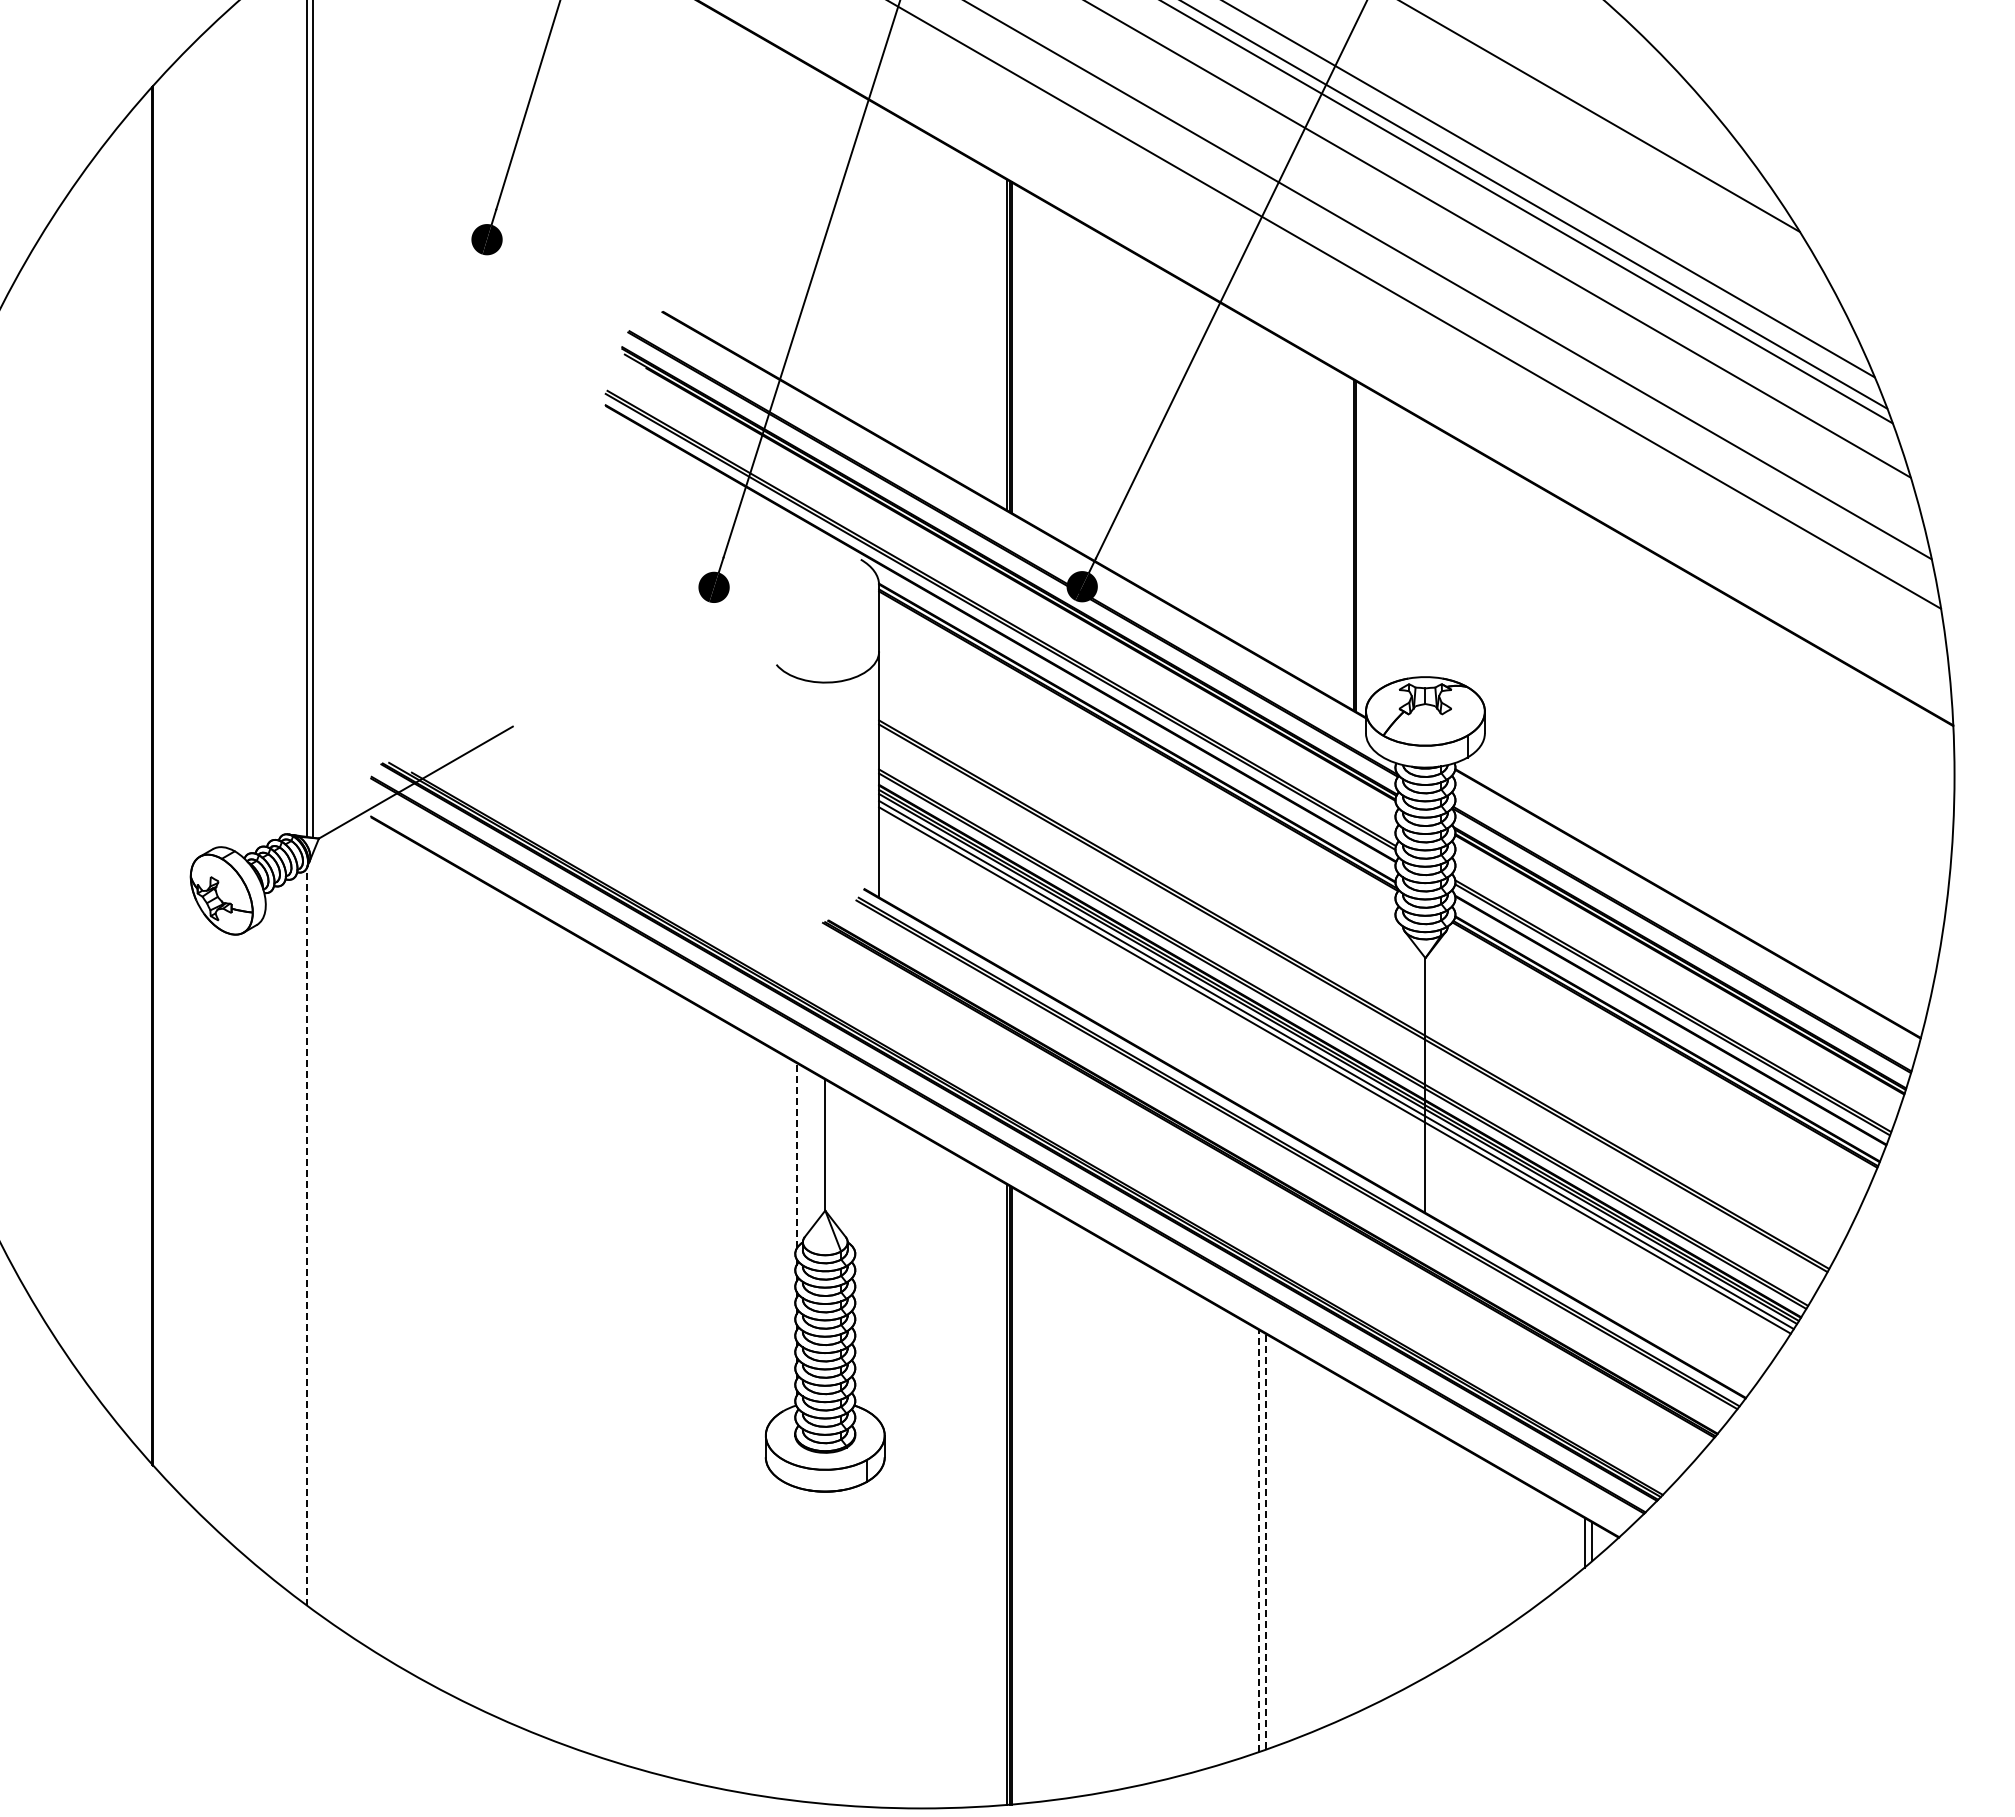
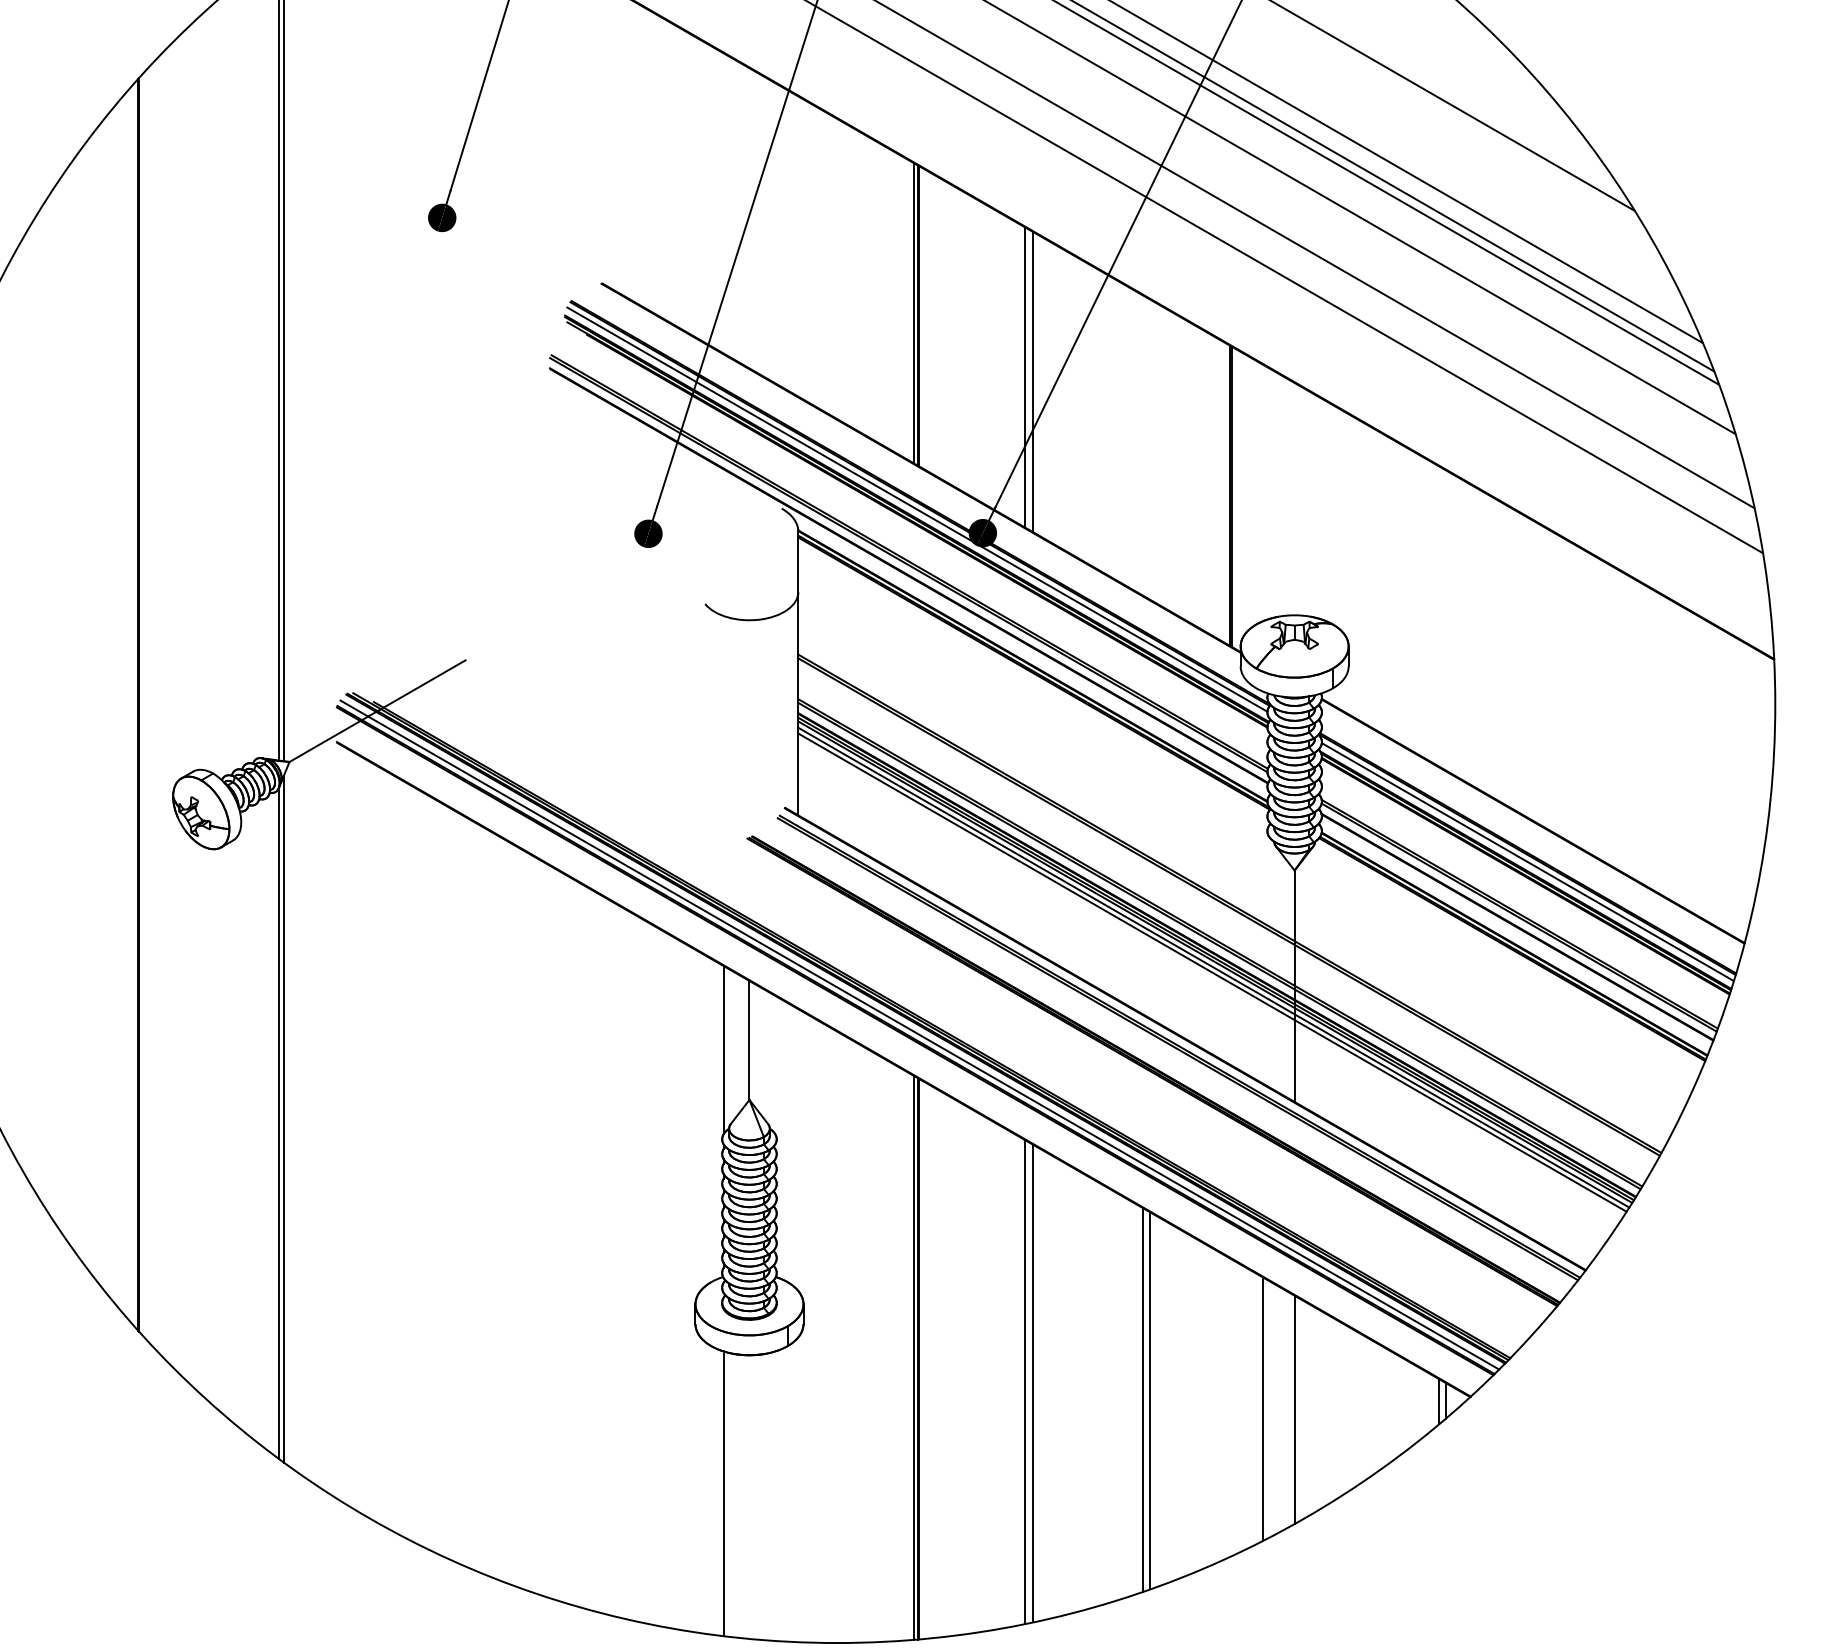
line: (1128, 414) -> (1024, 376), added
line: (1137, 420) -> (1033, 382), added
line: (1009, 560) -> (916, 509), added
line: (1681, 948) -> (1527, 861), added
line: (1012, 1138) -> (919, 1034), added
line: (796, 1155) -> (723, 1049), dashed -> solid
line: (312, 1231) -> (283, 1118), added
line: (307, 1236) -> (279, 1123), dashed -> solid
line: (1128, 1520) -> (1024, 1381), added
line: (1137, 1522) -> (1033, 1383), added
line: (1258, 1540) -> (1143, 1399), dashed -> solid
line: (1266, 1541) -> (1150, 1400), dashed -> solid
line: (1390, 1550) -> (1262, 1408), added
line: (1425, 1551) -> (1294, 1409), added
line: (796, 1643) -> (723, 1493), added

